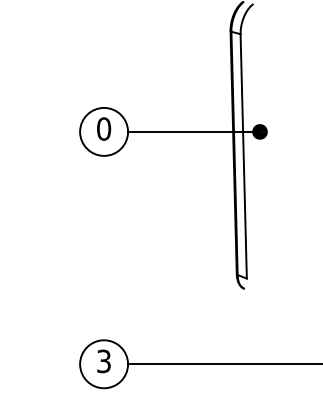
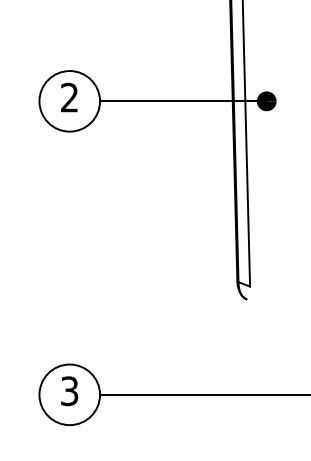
text: (104, 128) -> (70, 97), 0 -> 2

